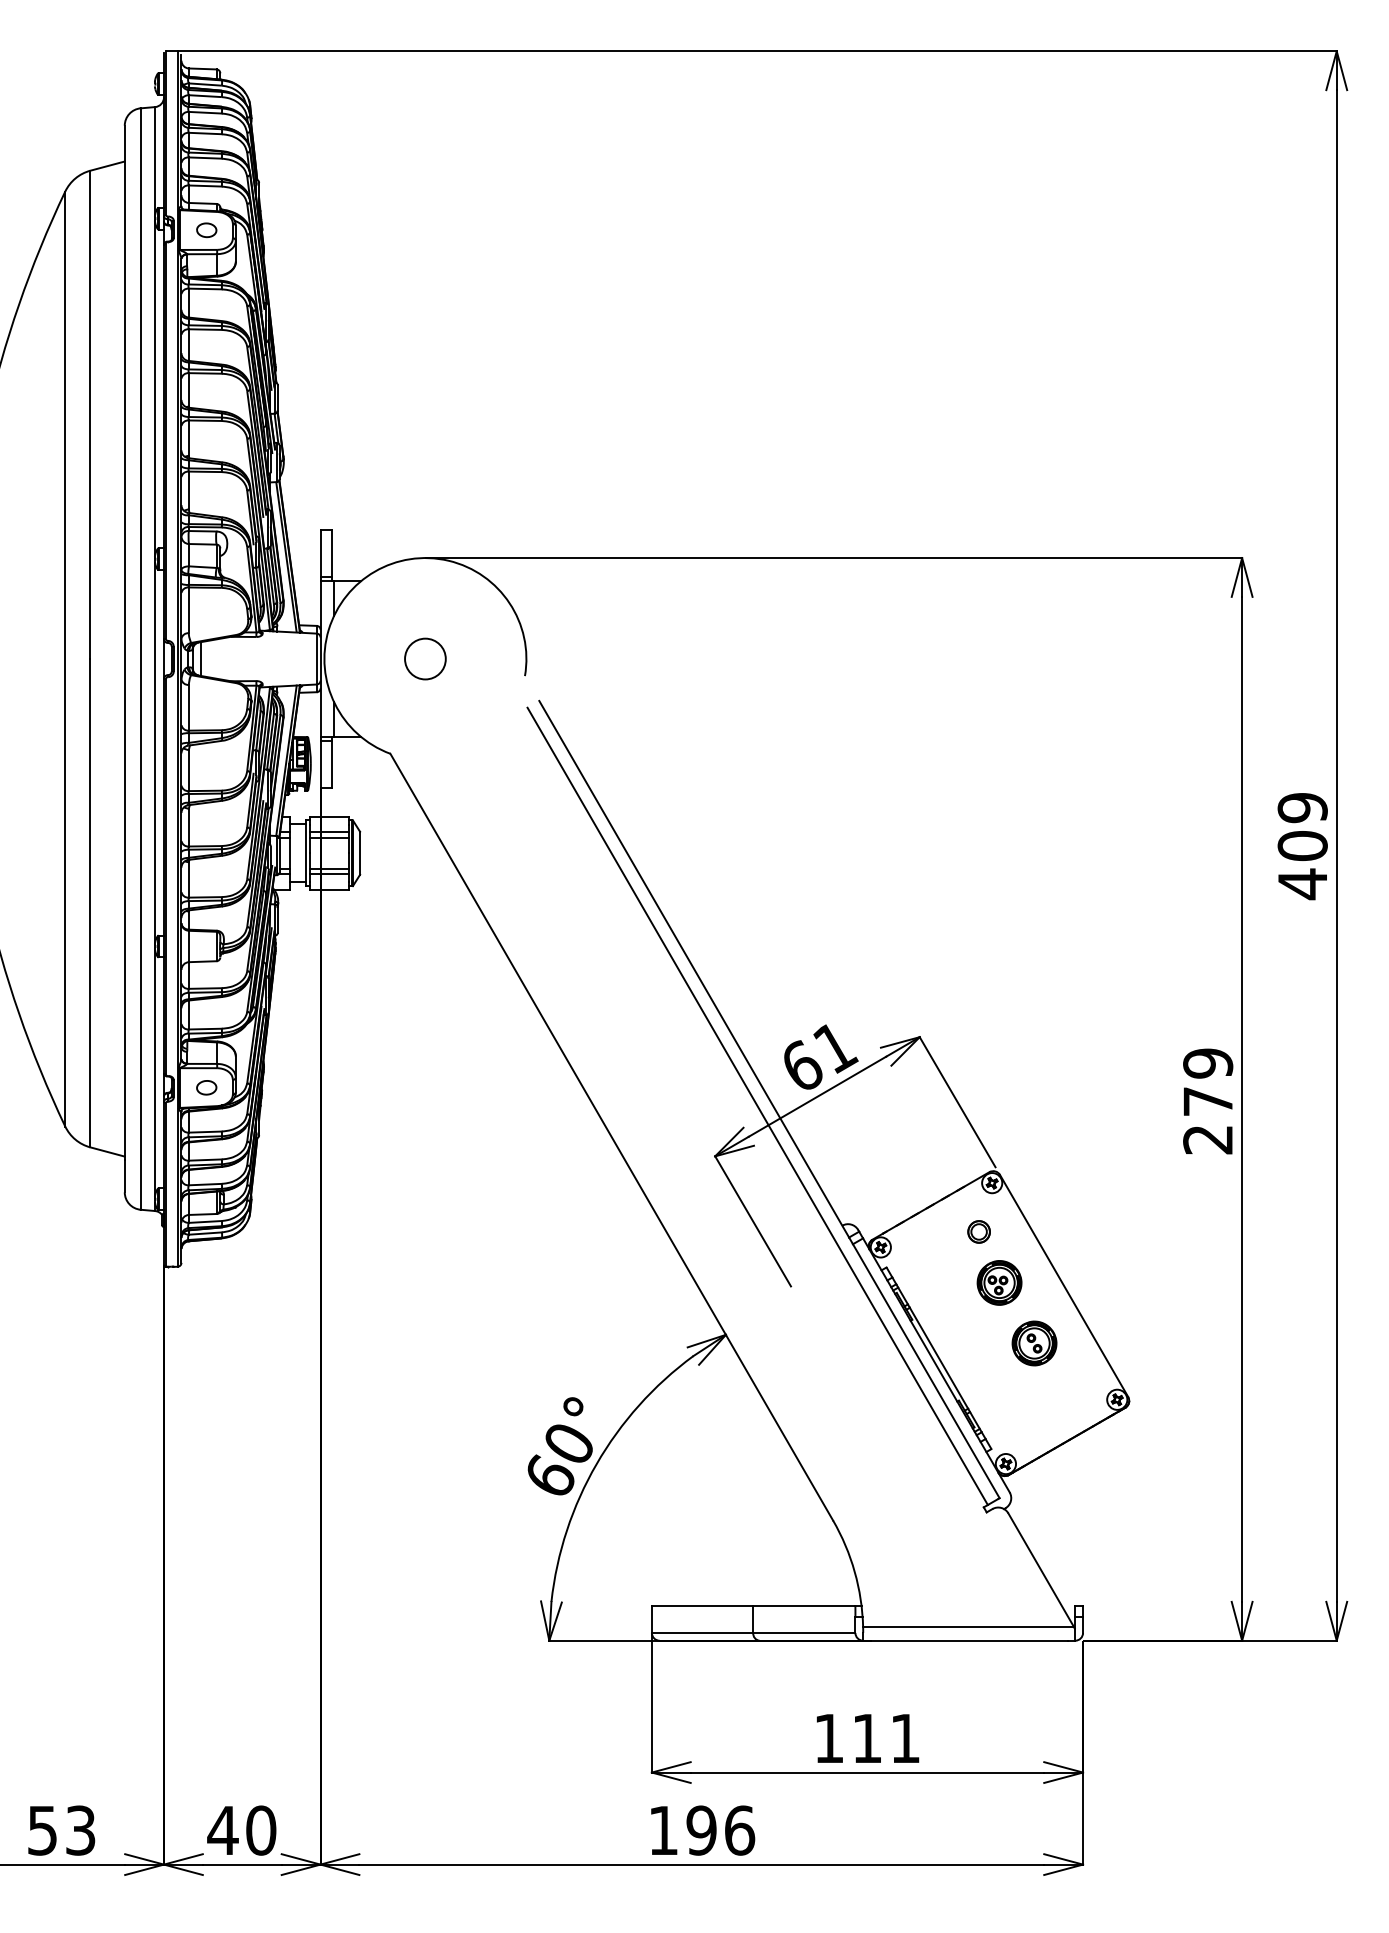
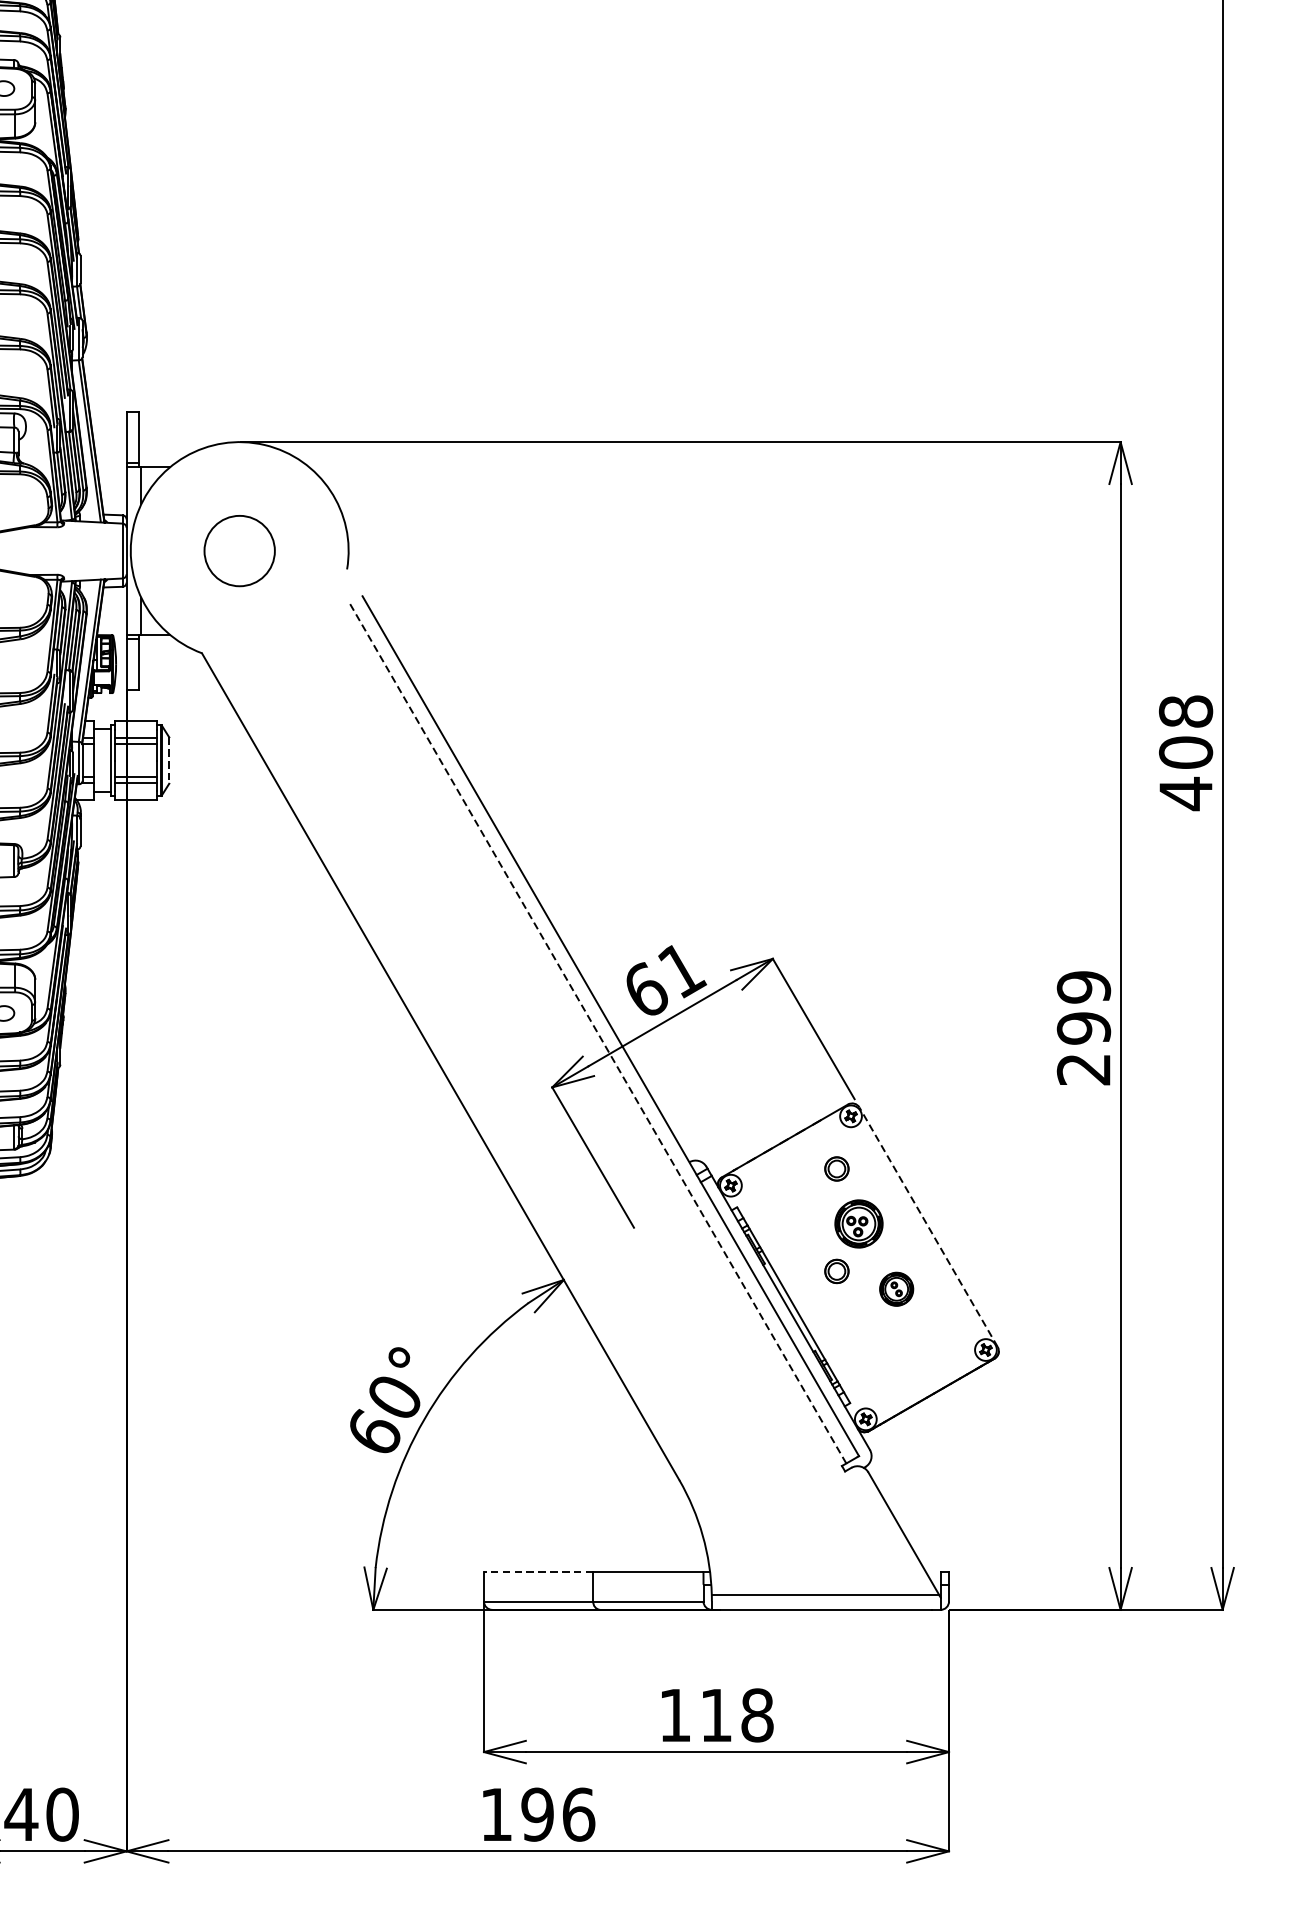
circle: (425, 658) -> (239, 550), size x1.6
text: (1302, 808) -> (1185, 712), 409 -> 408
line: (360, 853) -> (169, 760), solid -> dashed
text: (1208, 1101) -> (1084, 1028), 279 -> 299
line: (757, 1105) -> (597, 1032), solid -> dashed
line: (1063, 1285) -> (927, 1226), solid -> dashed
part: (978, 1326) -> (836, 1270), added
part: (1034, 1343) -> (896, 1289), size x0.7
line: (702, 1605) -> (538, 1571), solid -> dashed
text: (905, 1738) -> (757, 1715), 111 -> 118

